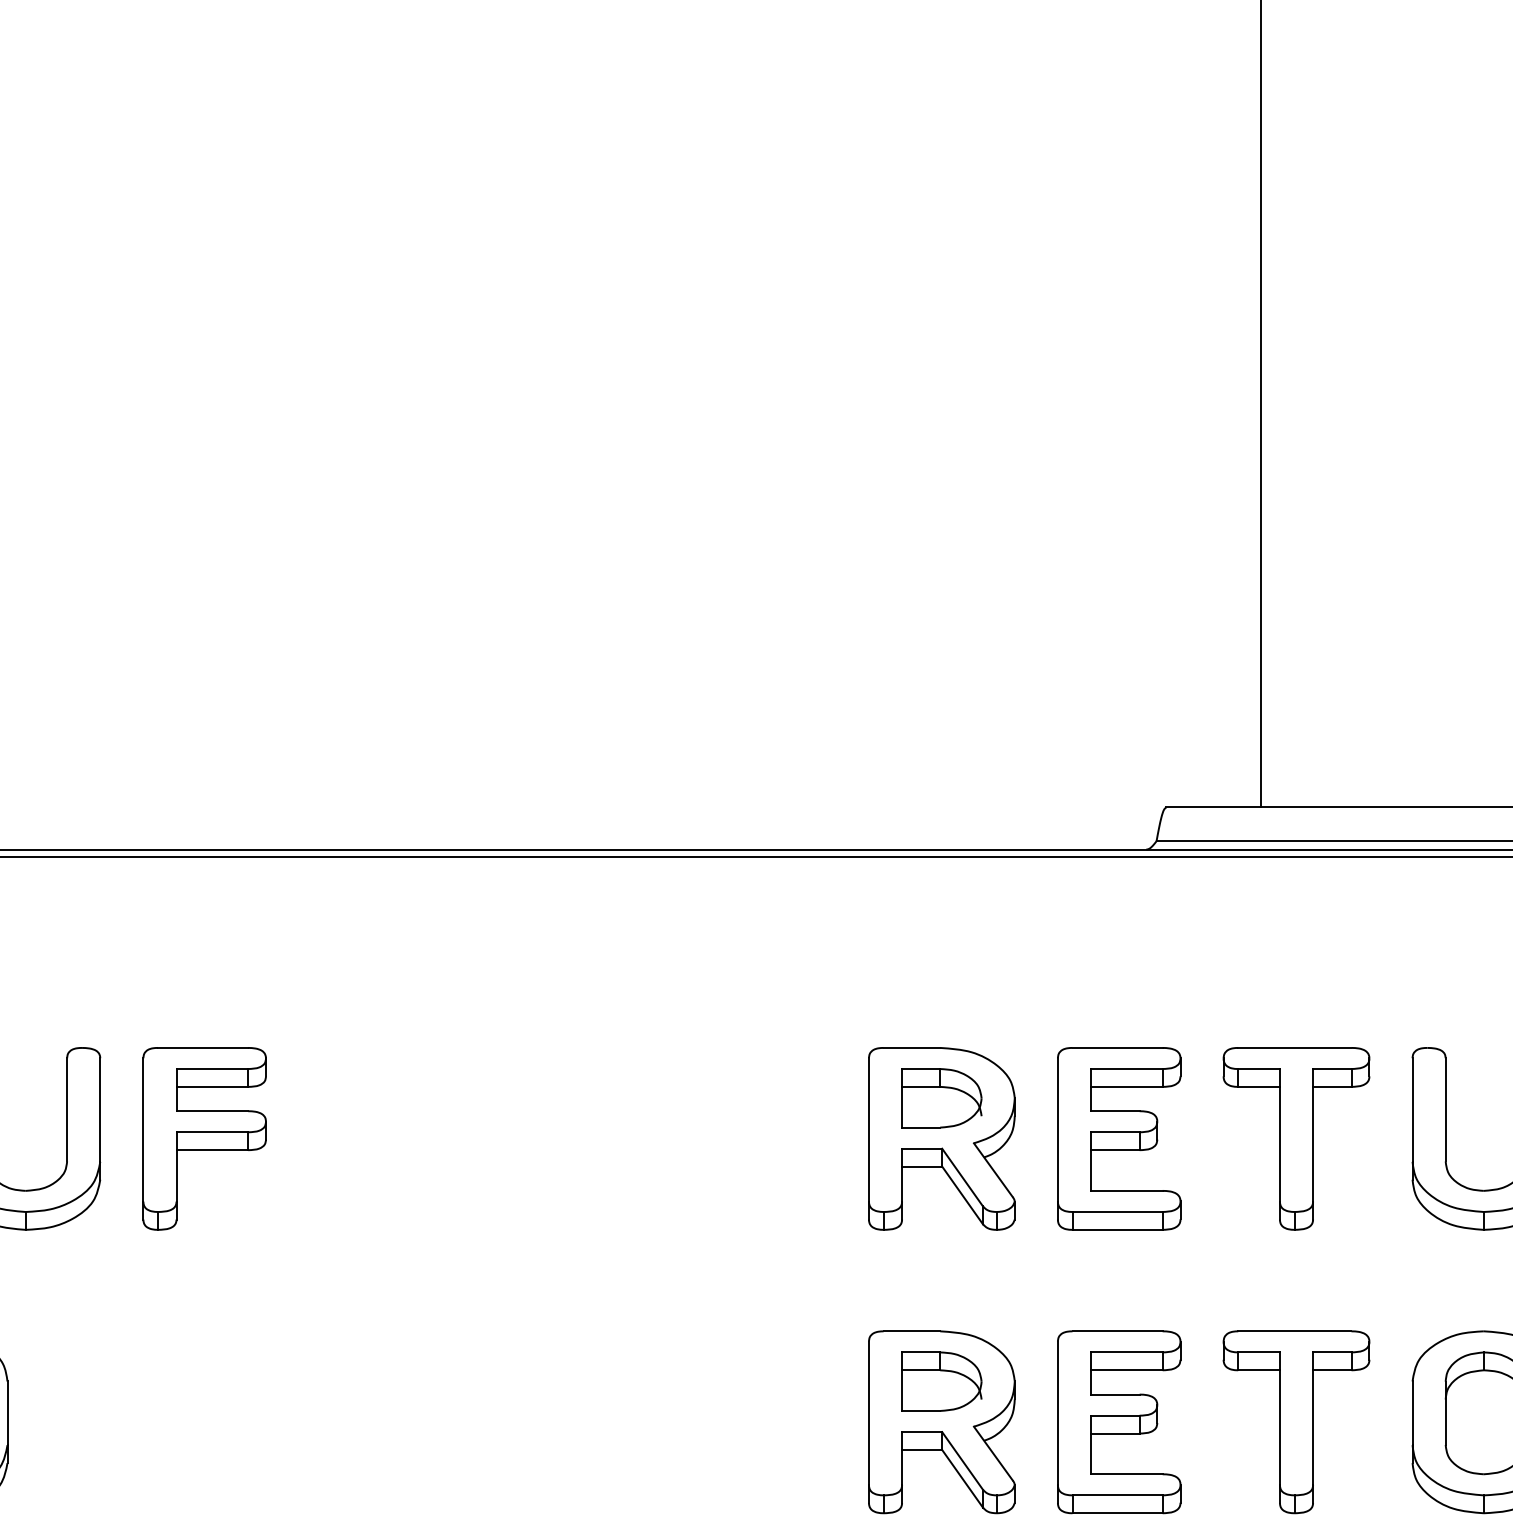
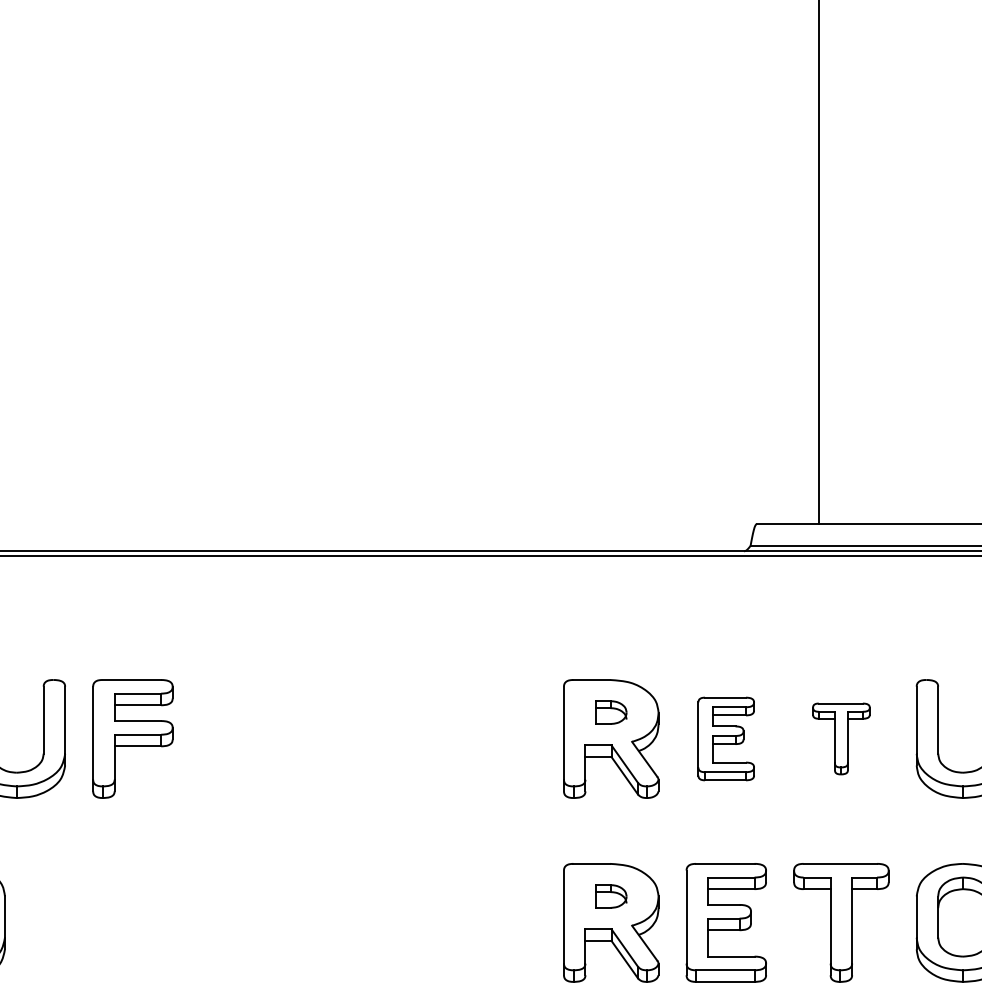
part: (940, 1098) -> (610, 712), size x0.6
part: (1117, 1138) -> (725, 738), size x0.7
part: (1296, 1138) -> (841, 738), size x0.6
part: (940, 1381) -> (610, 896), size x0.6

